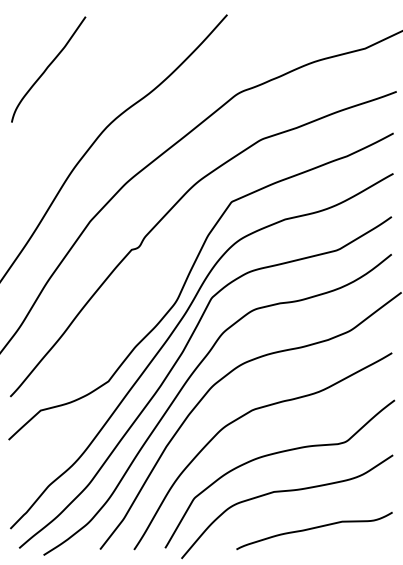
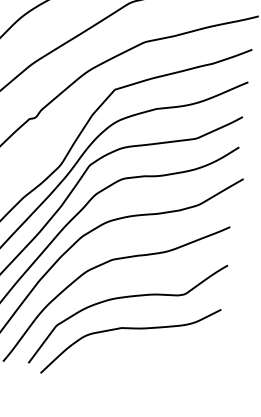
curve: (313, 529) -> (149, 362), removed

